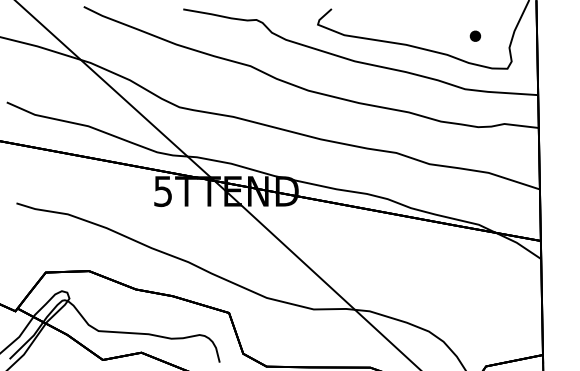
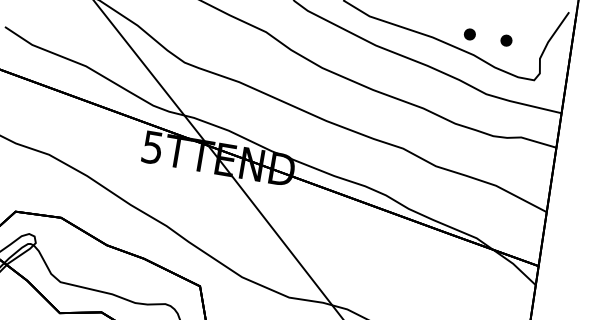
part: (440, 35) -> (470, 33), added

